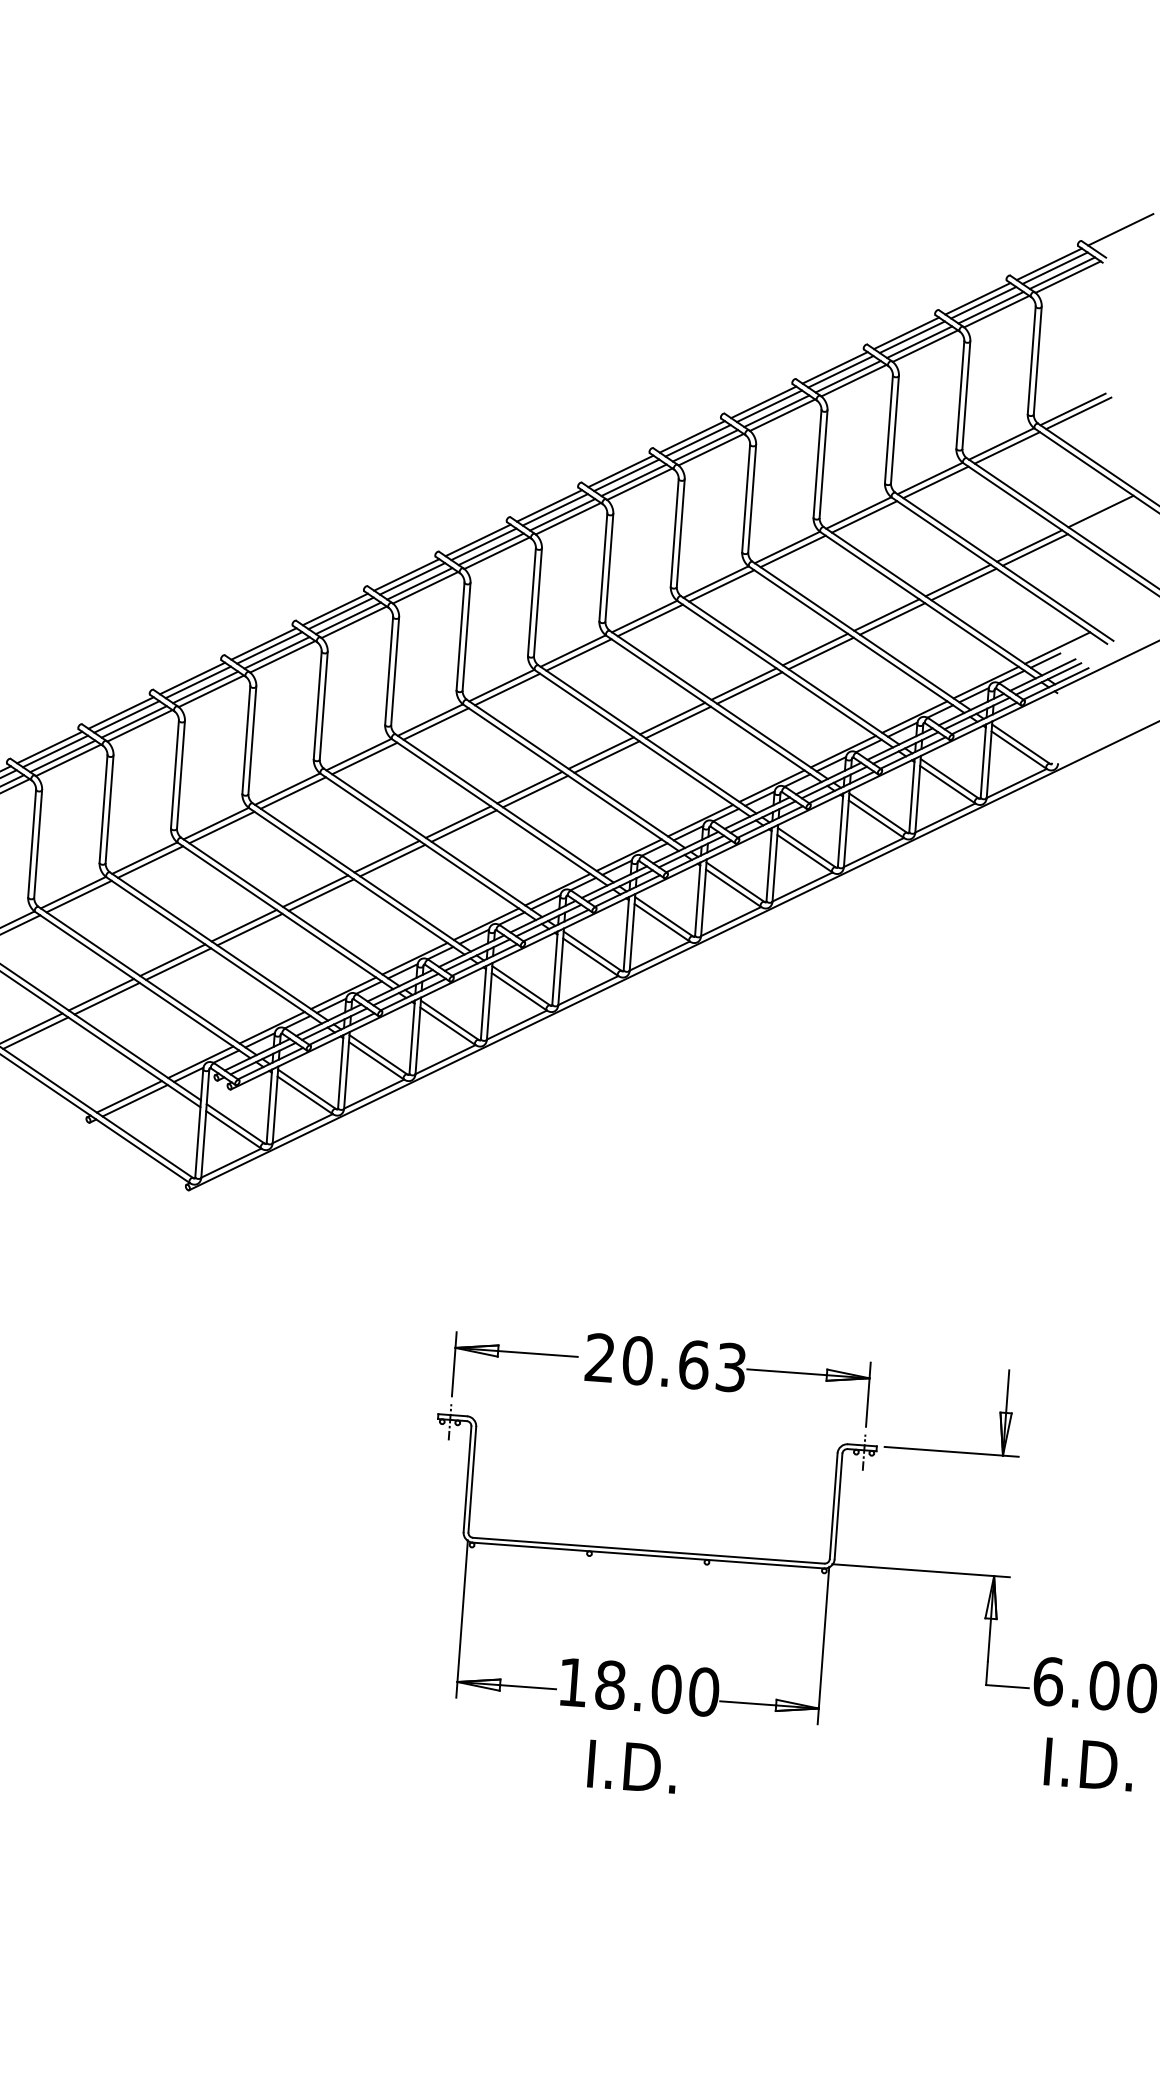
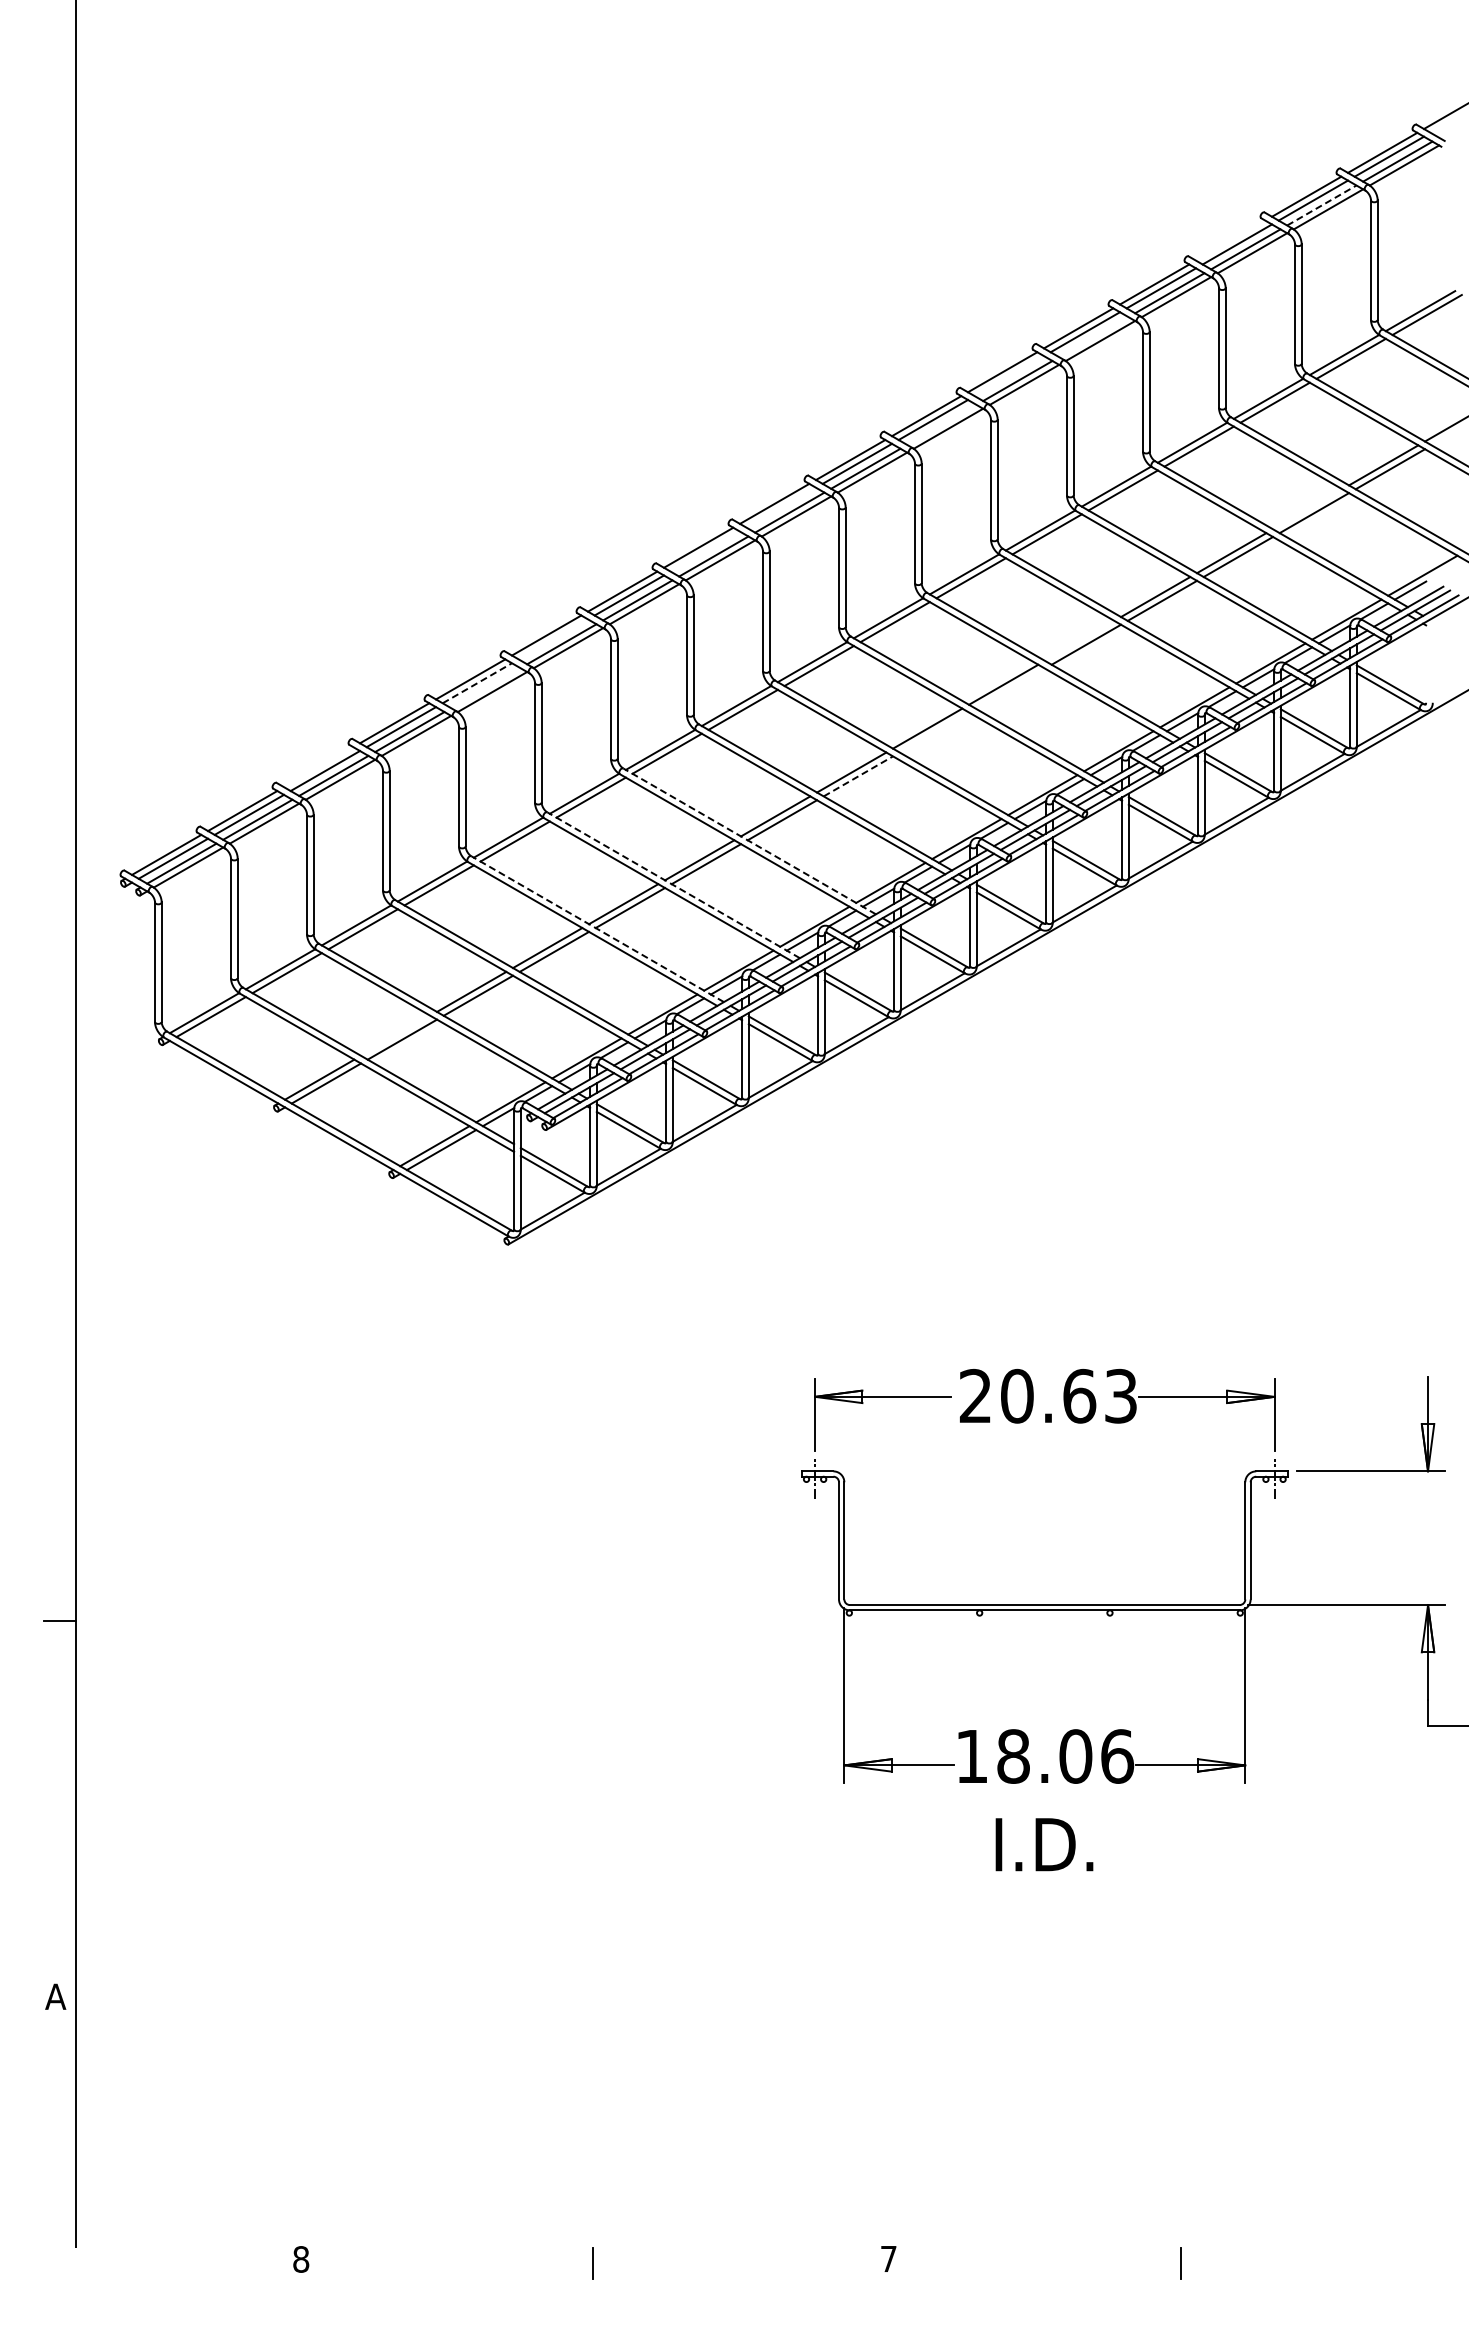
line: (991, 307) -> (1322, 205), solid -> dashed
line: (906, 333) -> (1230, 240), removed
line: (776, 411) -> (1093, 337), removed
line: (698, 441) -> (1009, 376), removed
line: (633, 479) -> (941, 424), removed
line: (484, 544) -> (781, 507), removed
line: (412, 578) -> (705, 551), removed
line: (958, 580) -> (1307, 509), removed
line: (269, 648) -> (553, 639), removed
line: (198, 682) -> (477, 683), solid -> dashed
line: (743, 683) -> (1079, 640), removed
line: (205, 687) -> (485, 688), removed
line: (678, 722) -> (1010, 688), removed
line: (49, 747) -> (318, 767), removed
line: (607, 757) -> (934, 732), removed
line: (535, 791) -> (858, 776), solid -> dashed
line: (433, 843) -> (749, 841), solid -> dashed
line: (361, 877) -> (673, 885), solid -> dashed
line: (290, 912) -> (597, 929), solid -> dashed
line: (101, 994) -> (395, 1035), removed
text: (704, 1692) -> (1117, 1756), 18.00 -> 18.06

